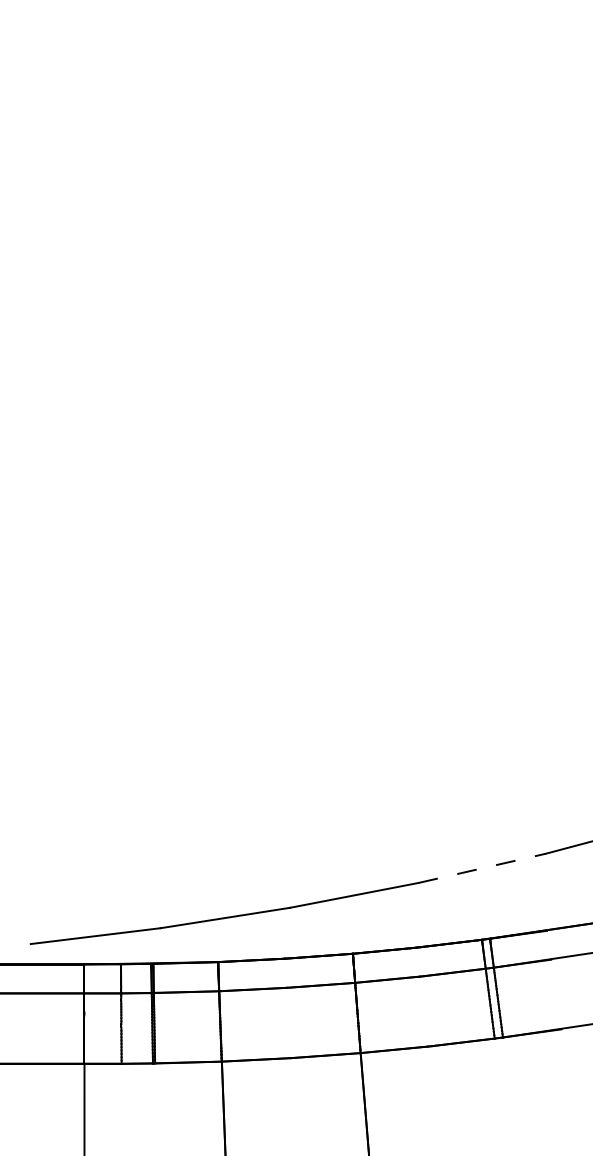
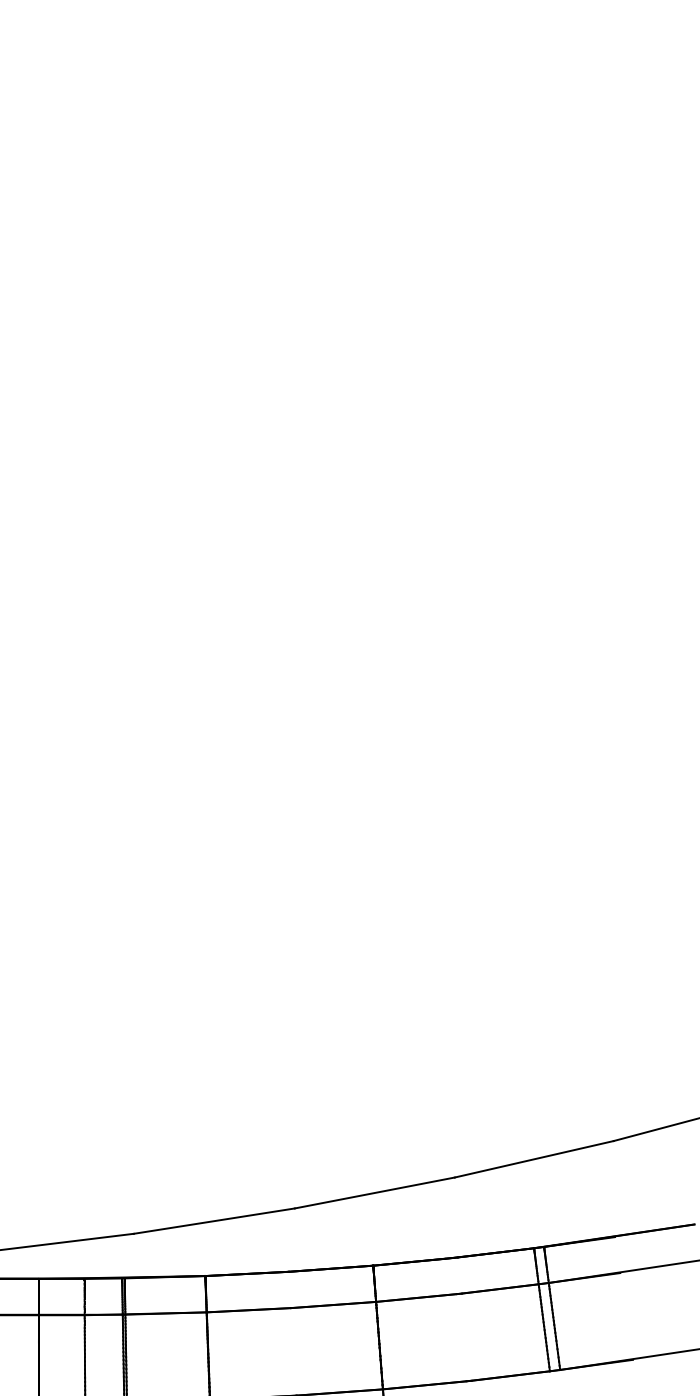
line: (482, 868) -> (534, 1159), dashed -> solid

